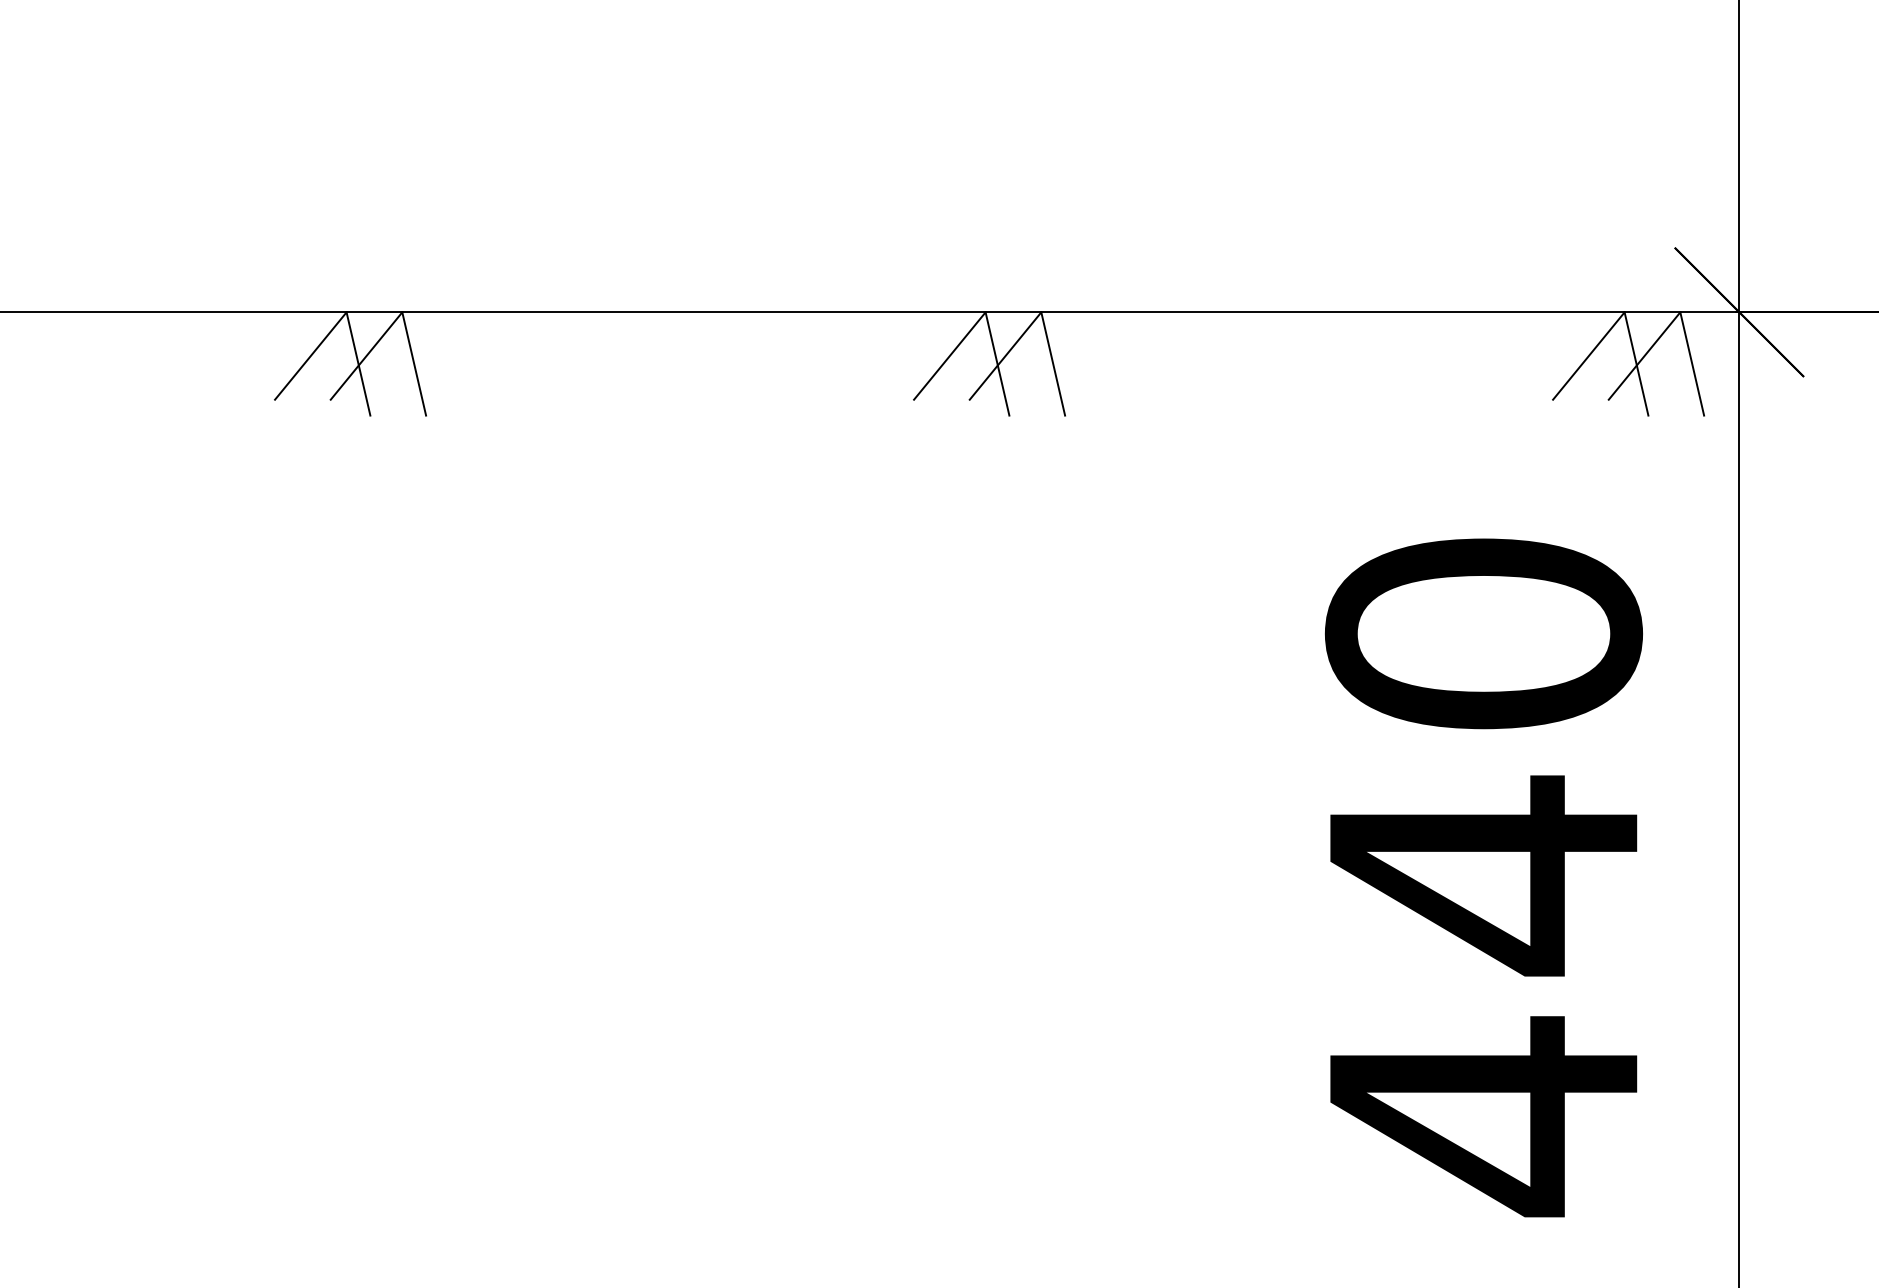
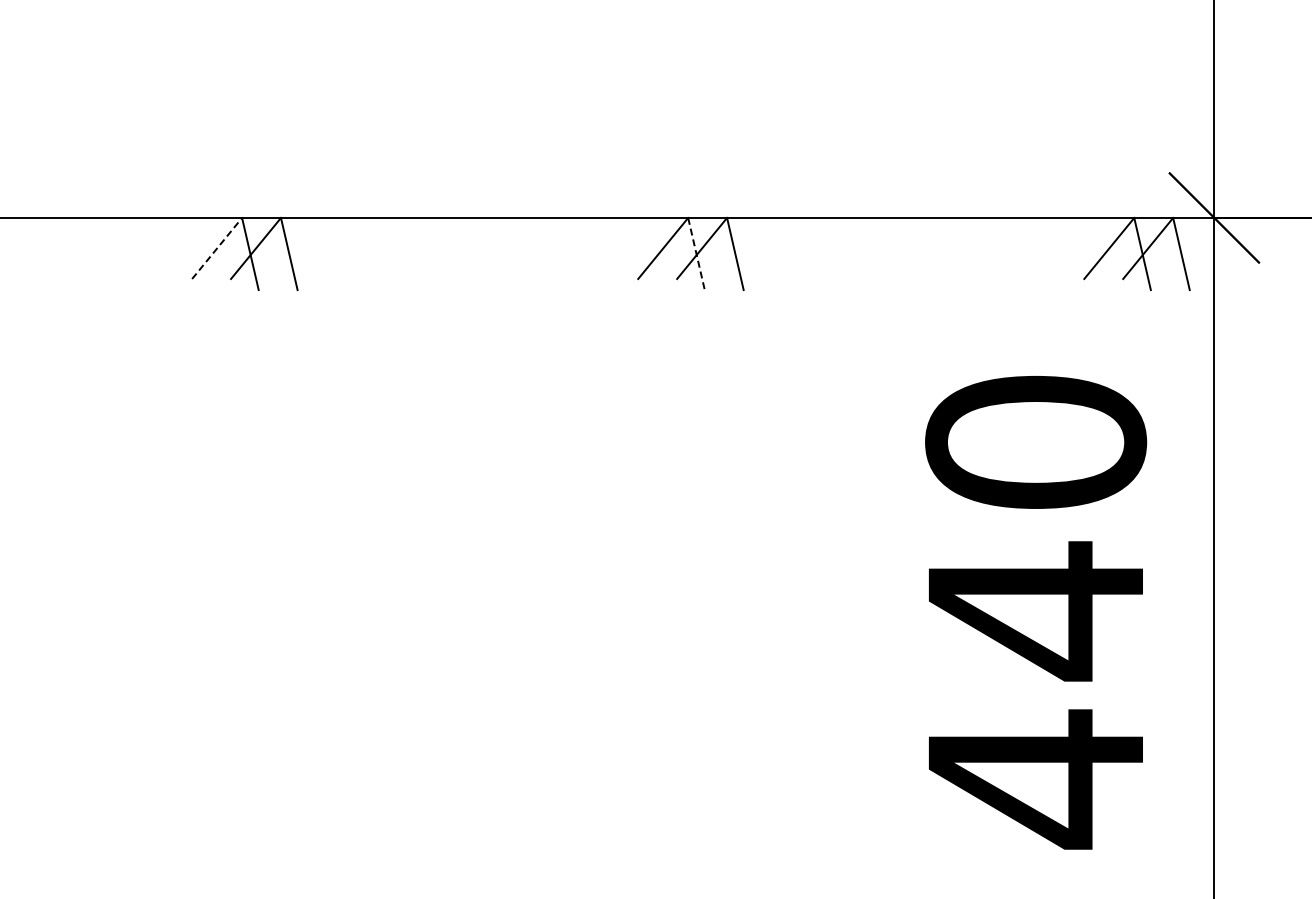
line: (311, 356) -> (217, 248), solid -> dashed
line: (997, 364) -> (696, 254), solid -> dashed

